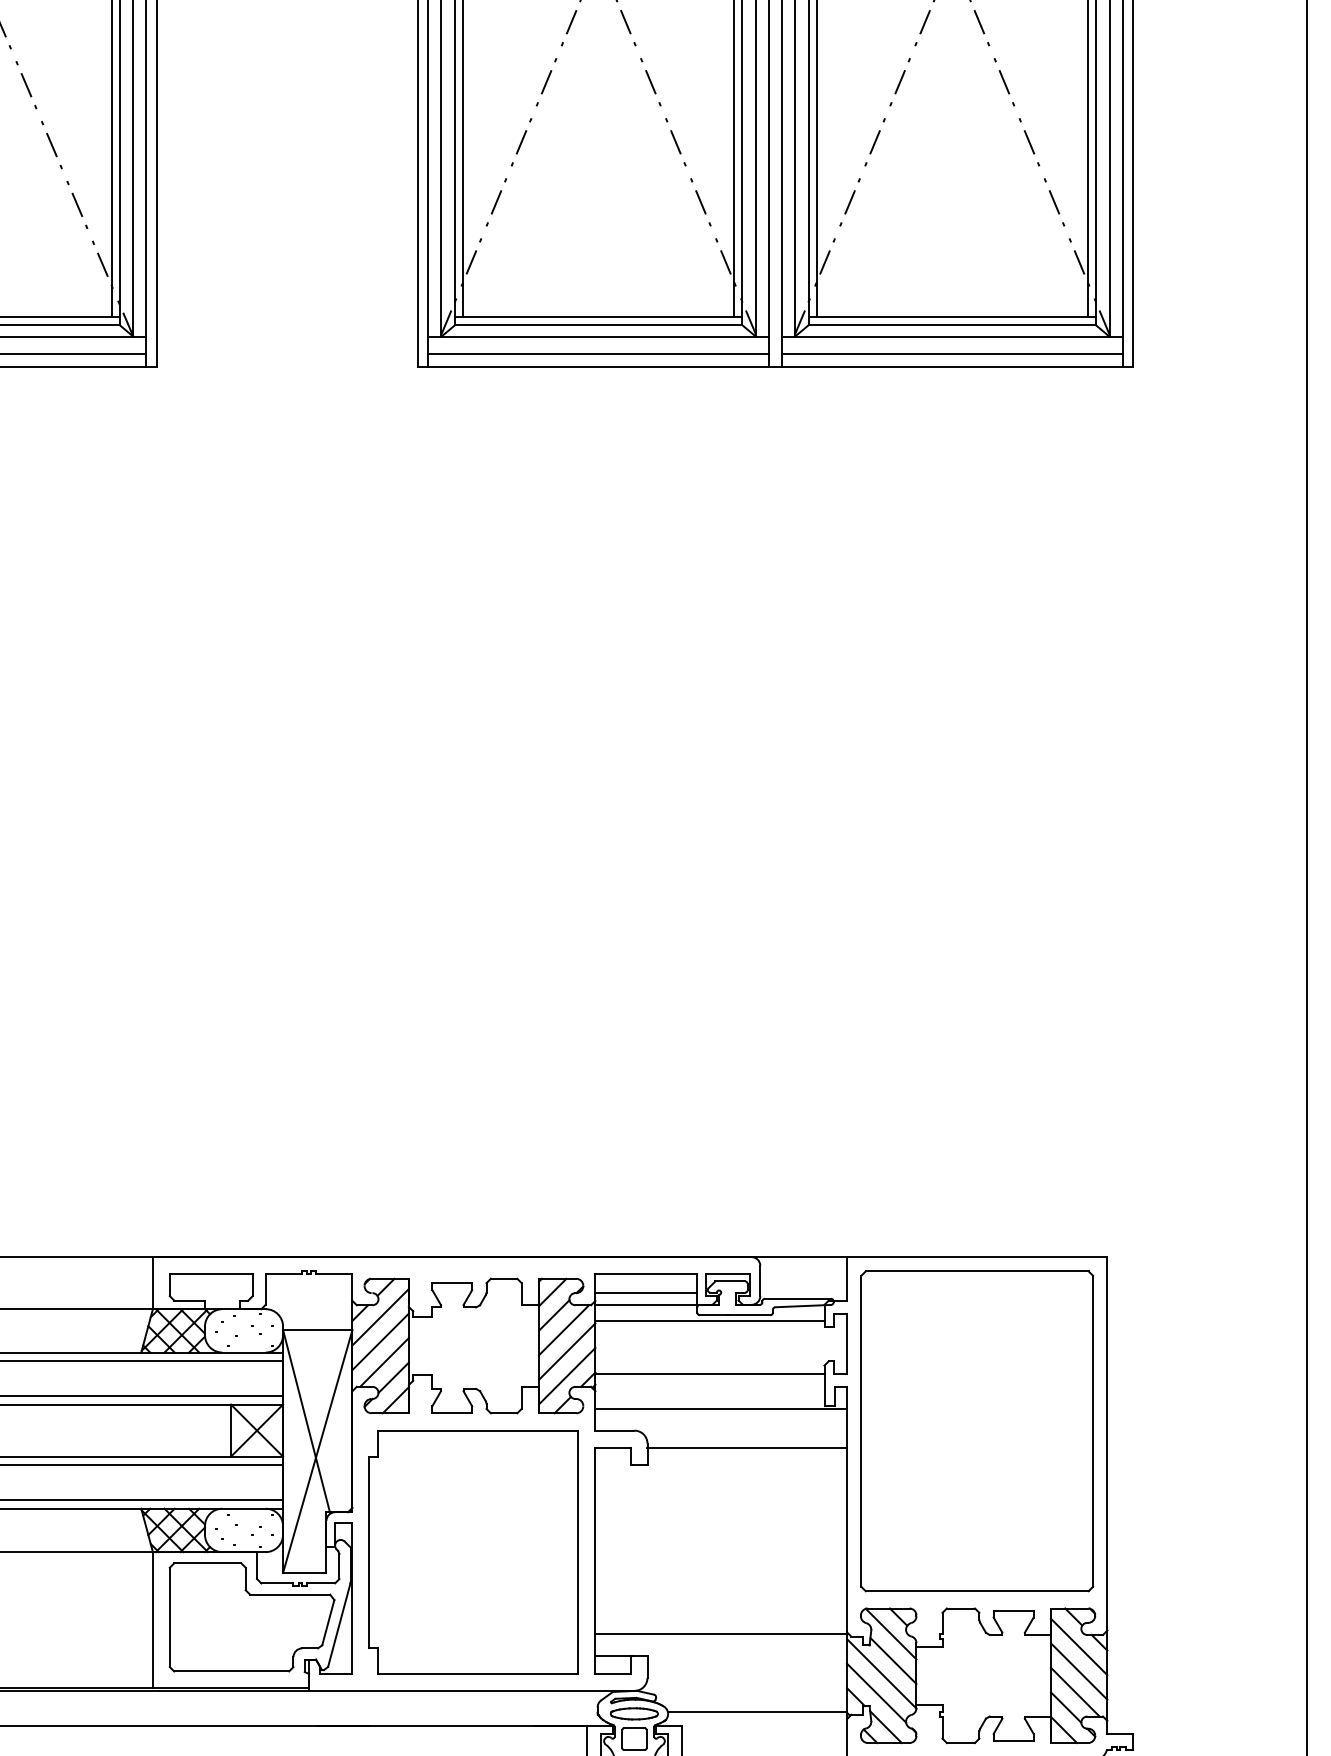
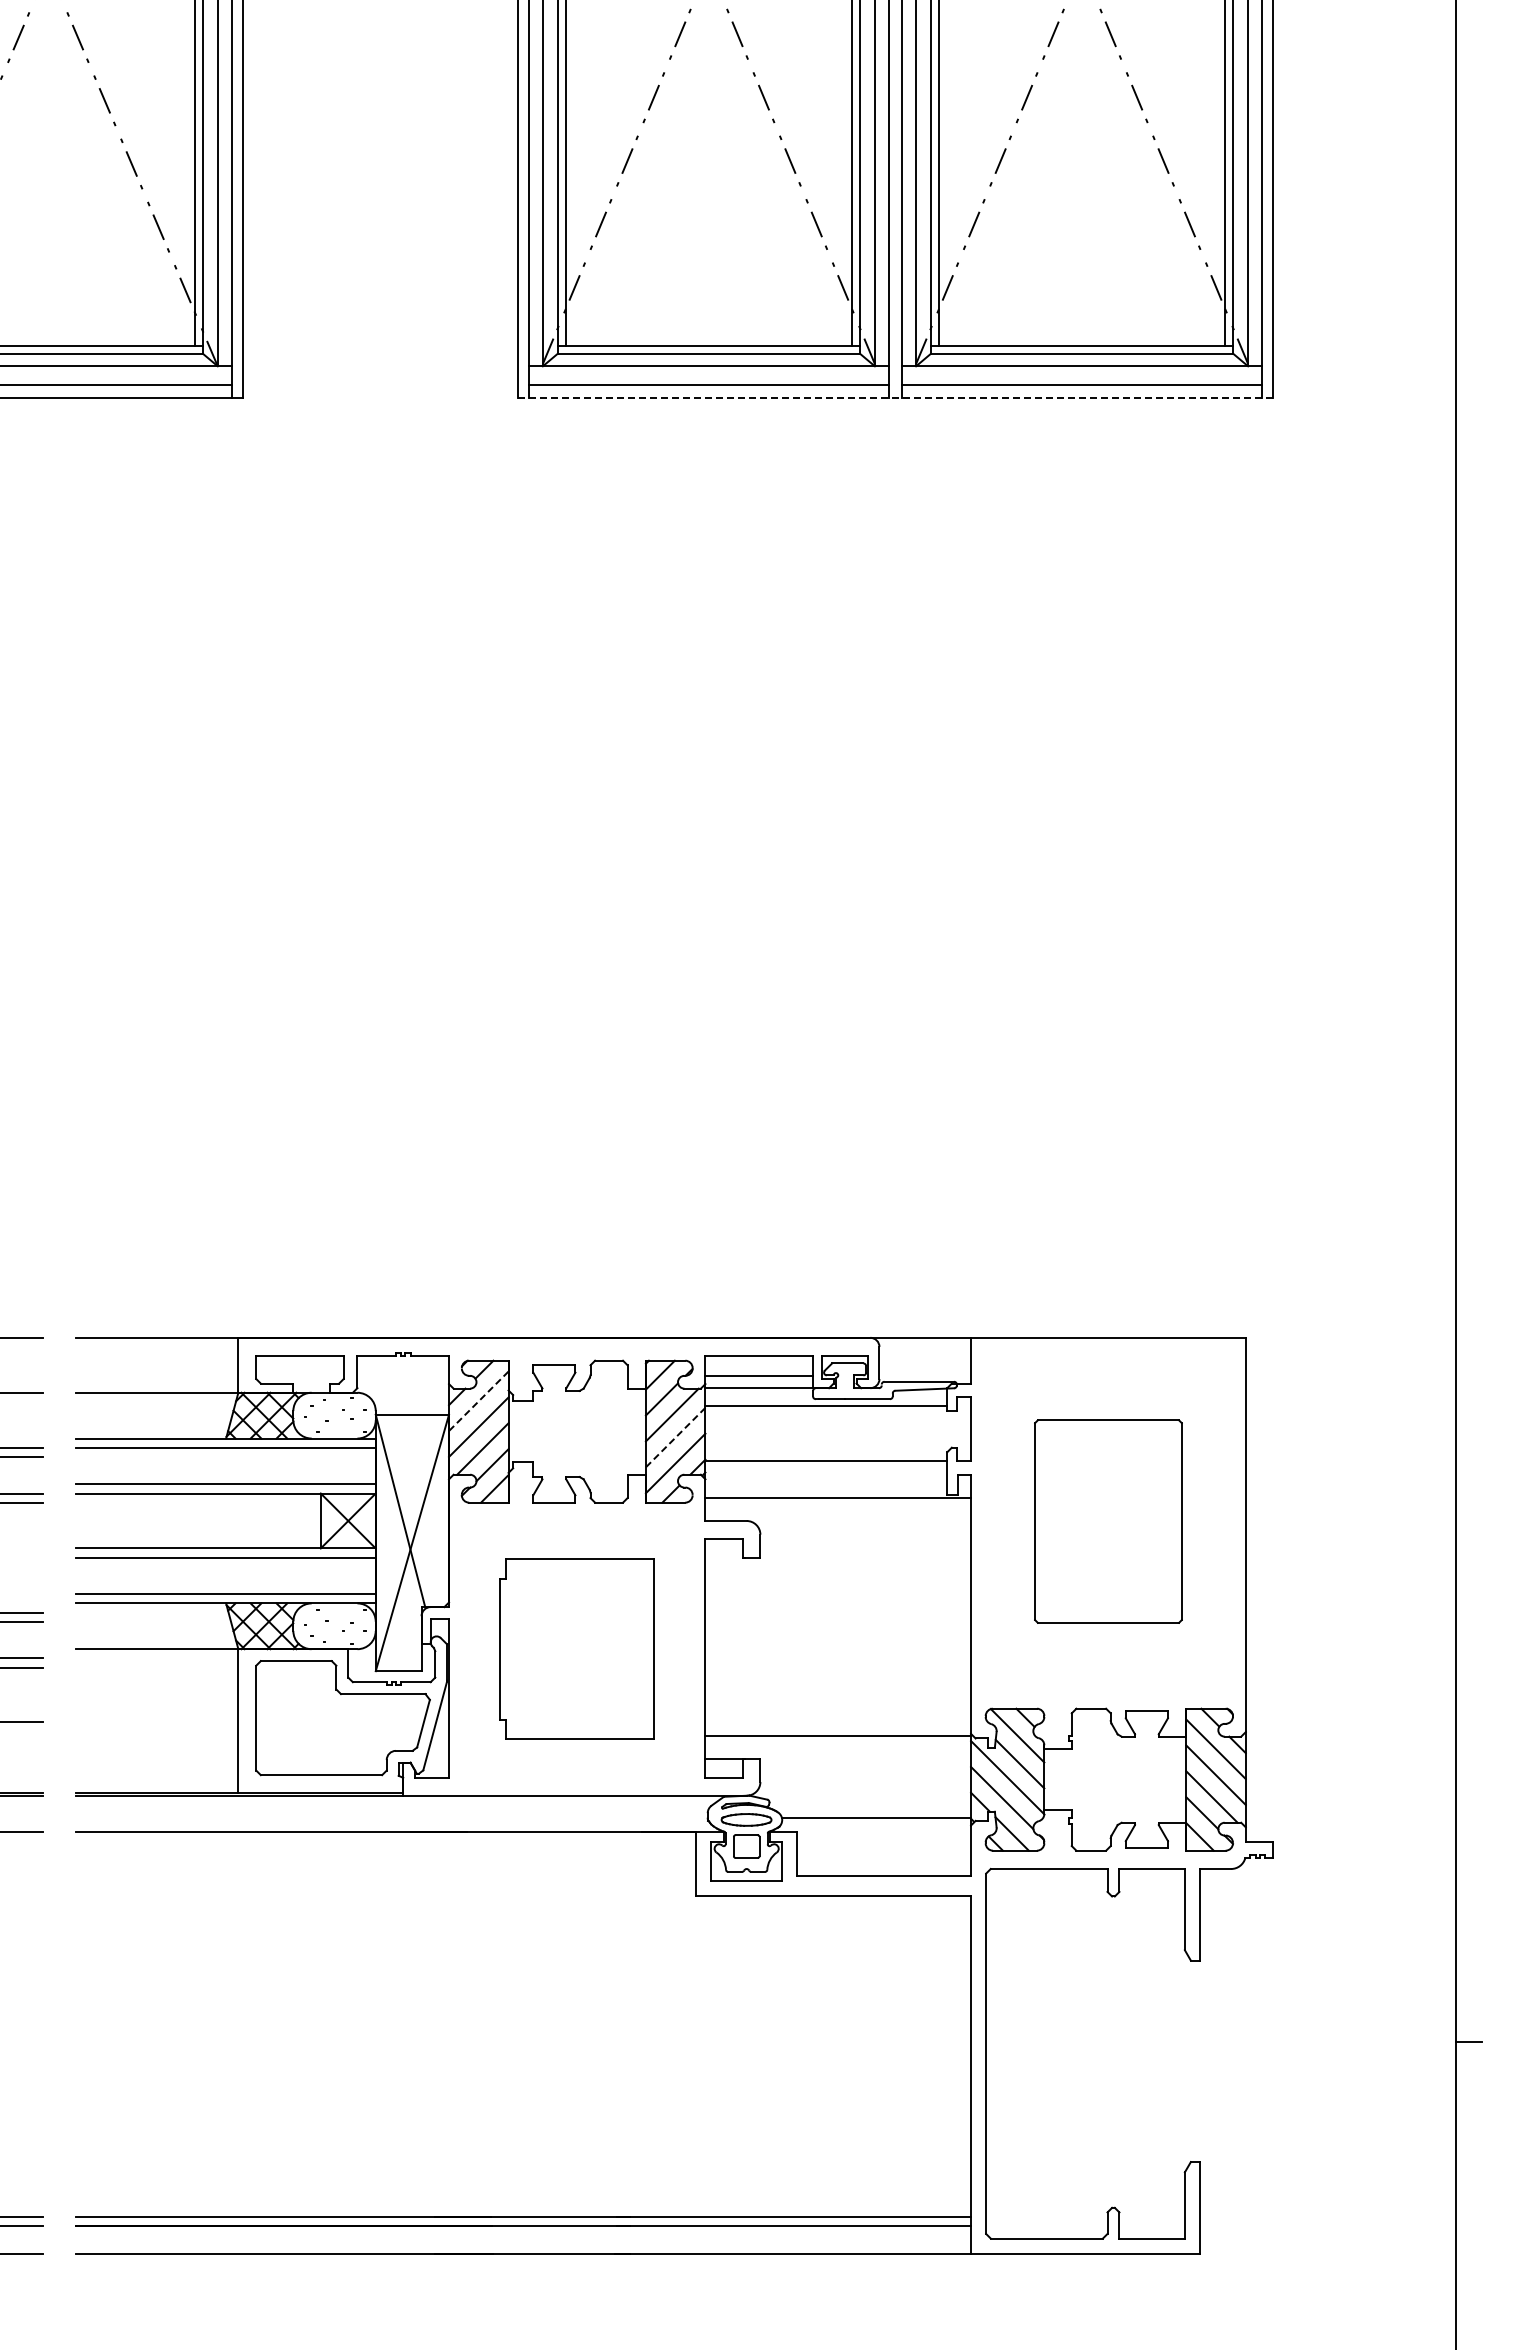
line: (775, 367) -> (895, 398), solid -> dashed
line: (380, 1317) -> (478, 1401), solid -> dashed
line: (567, 1351) -> (675, 1437), solid -> dashed
part: (977, 1431) -> (1108, 1521), size x0.6
line: (747, 1448) -> (865, 1539), removed
part: (473, 1551) -> (576, 1648), size x0.7

